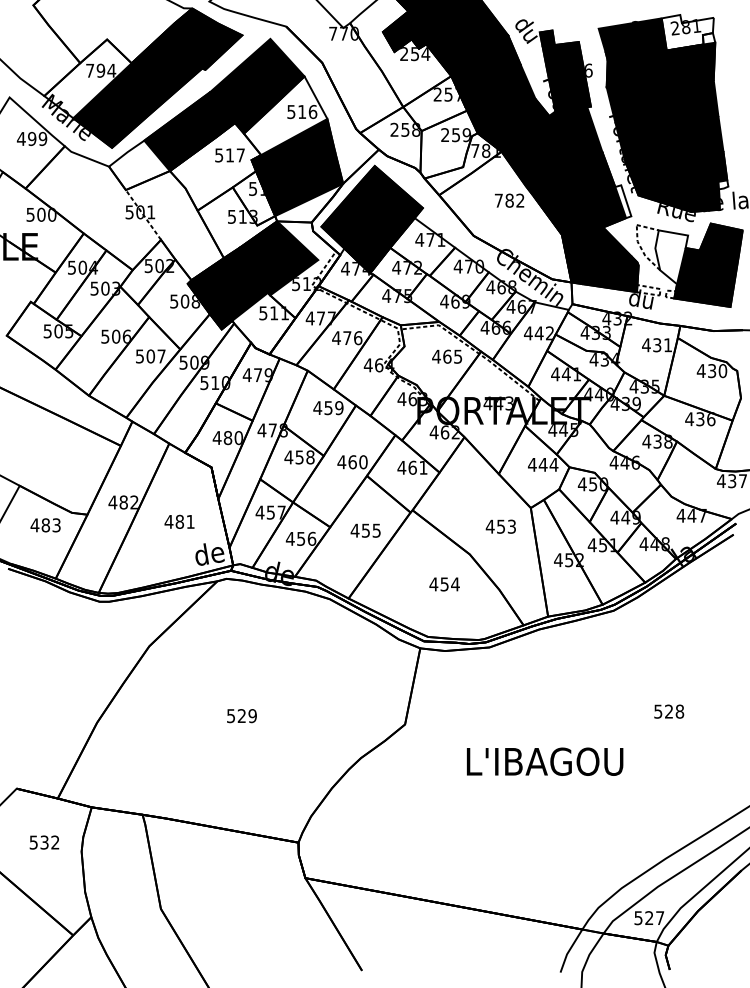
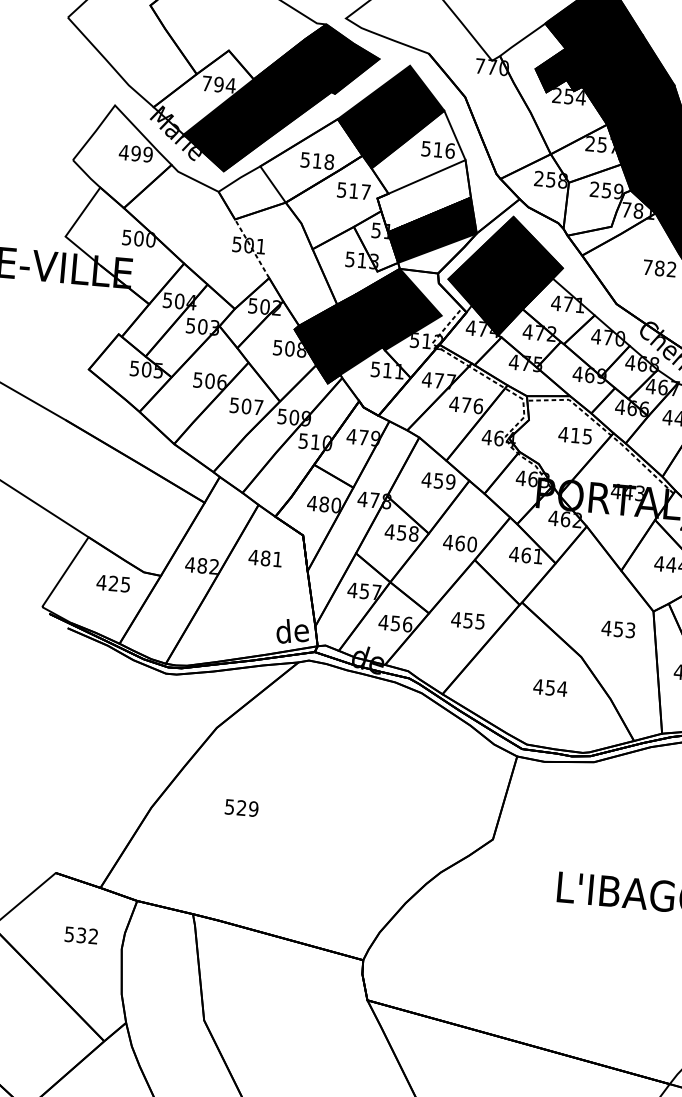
fill: (189, 131) -> (311, 160), removed
fill: (293, 153) -> (424, 195), removed
text: (447, 356) -> (575, 435), 465 -> 415
text: (179, 521) -> (265, 557), moved
text: (50, 525) -> (118, 584), 483 -> 425
text: (241, 716) -> (241, 808), moved

